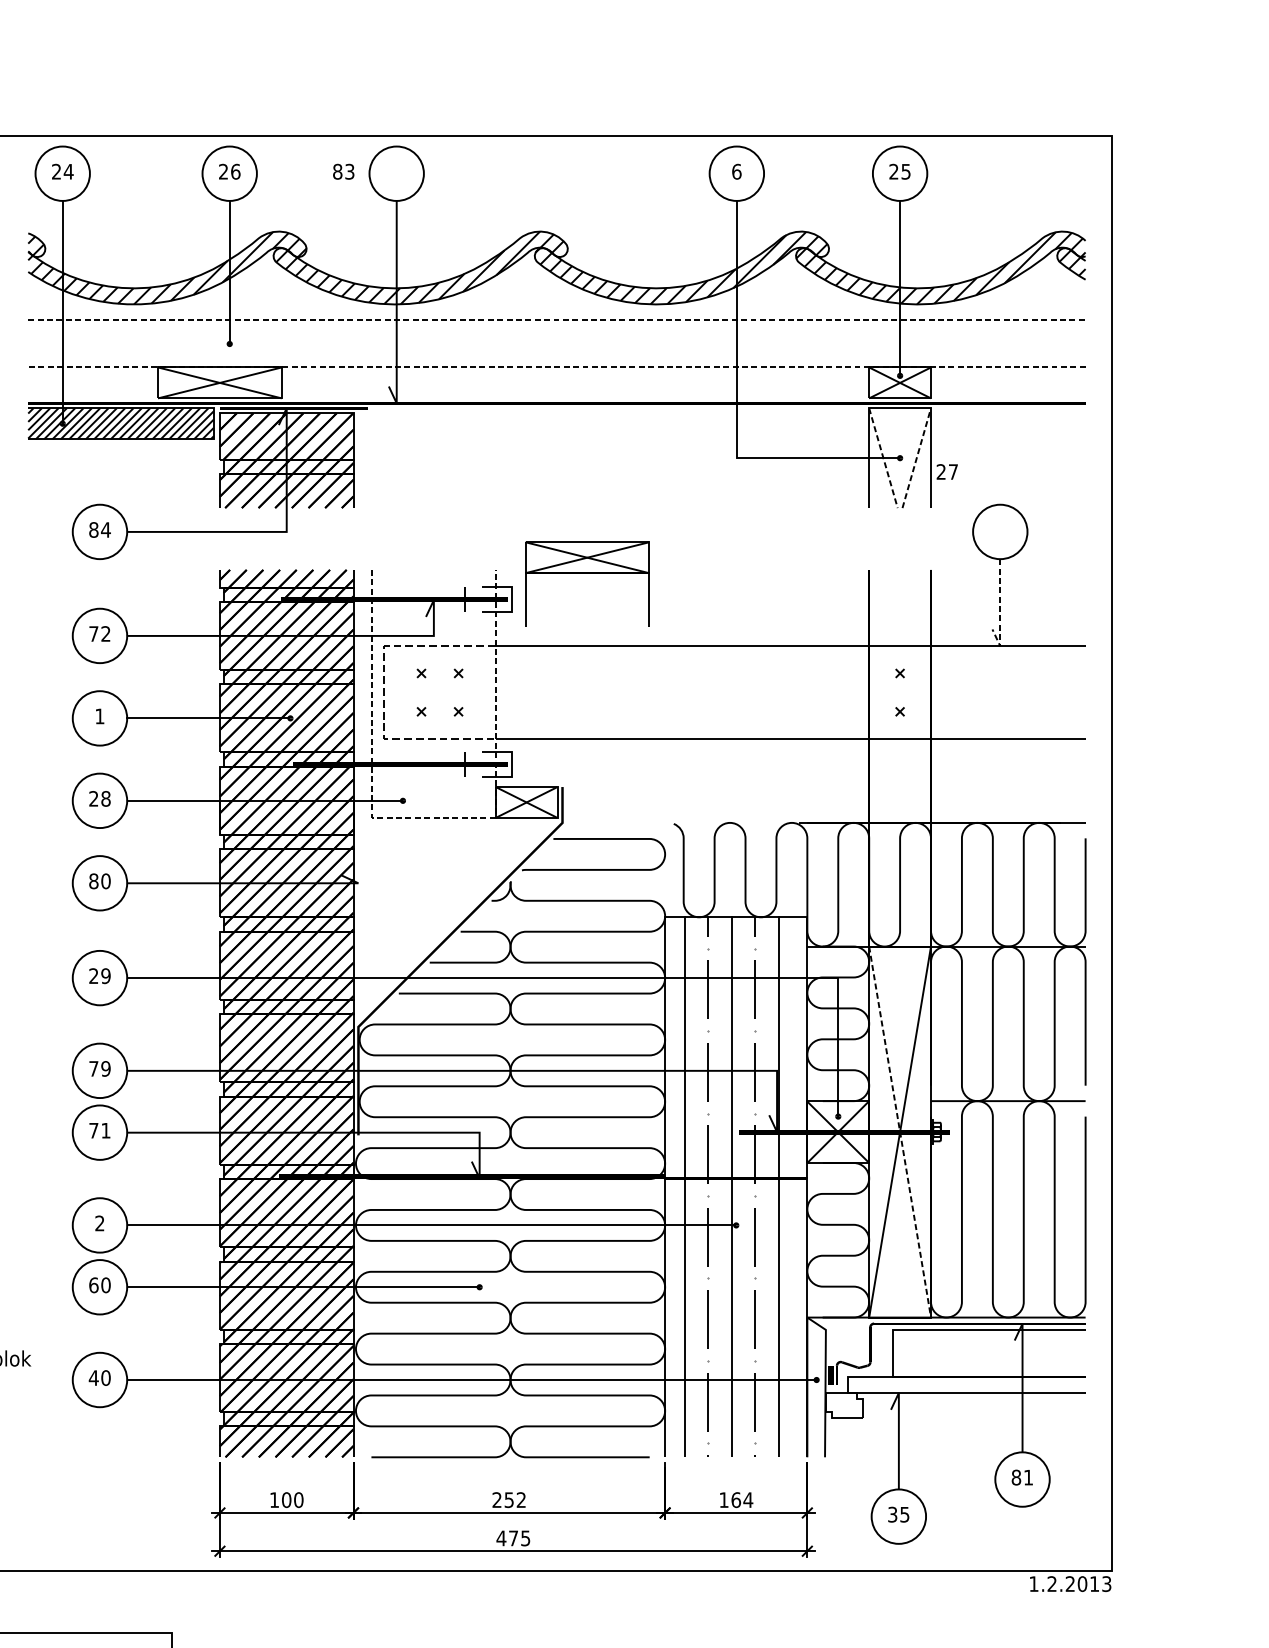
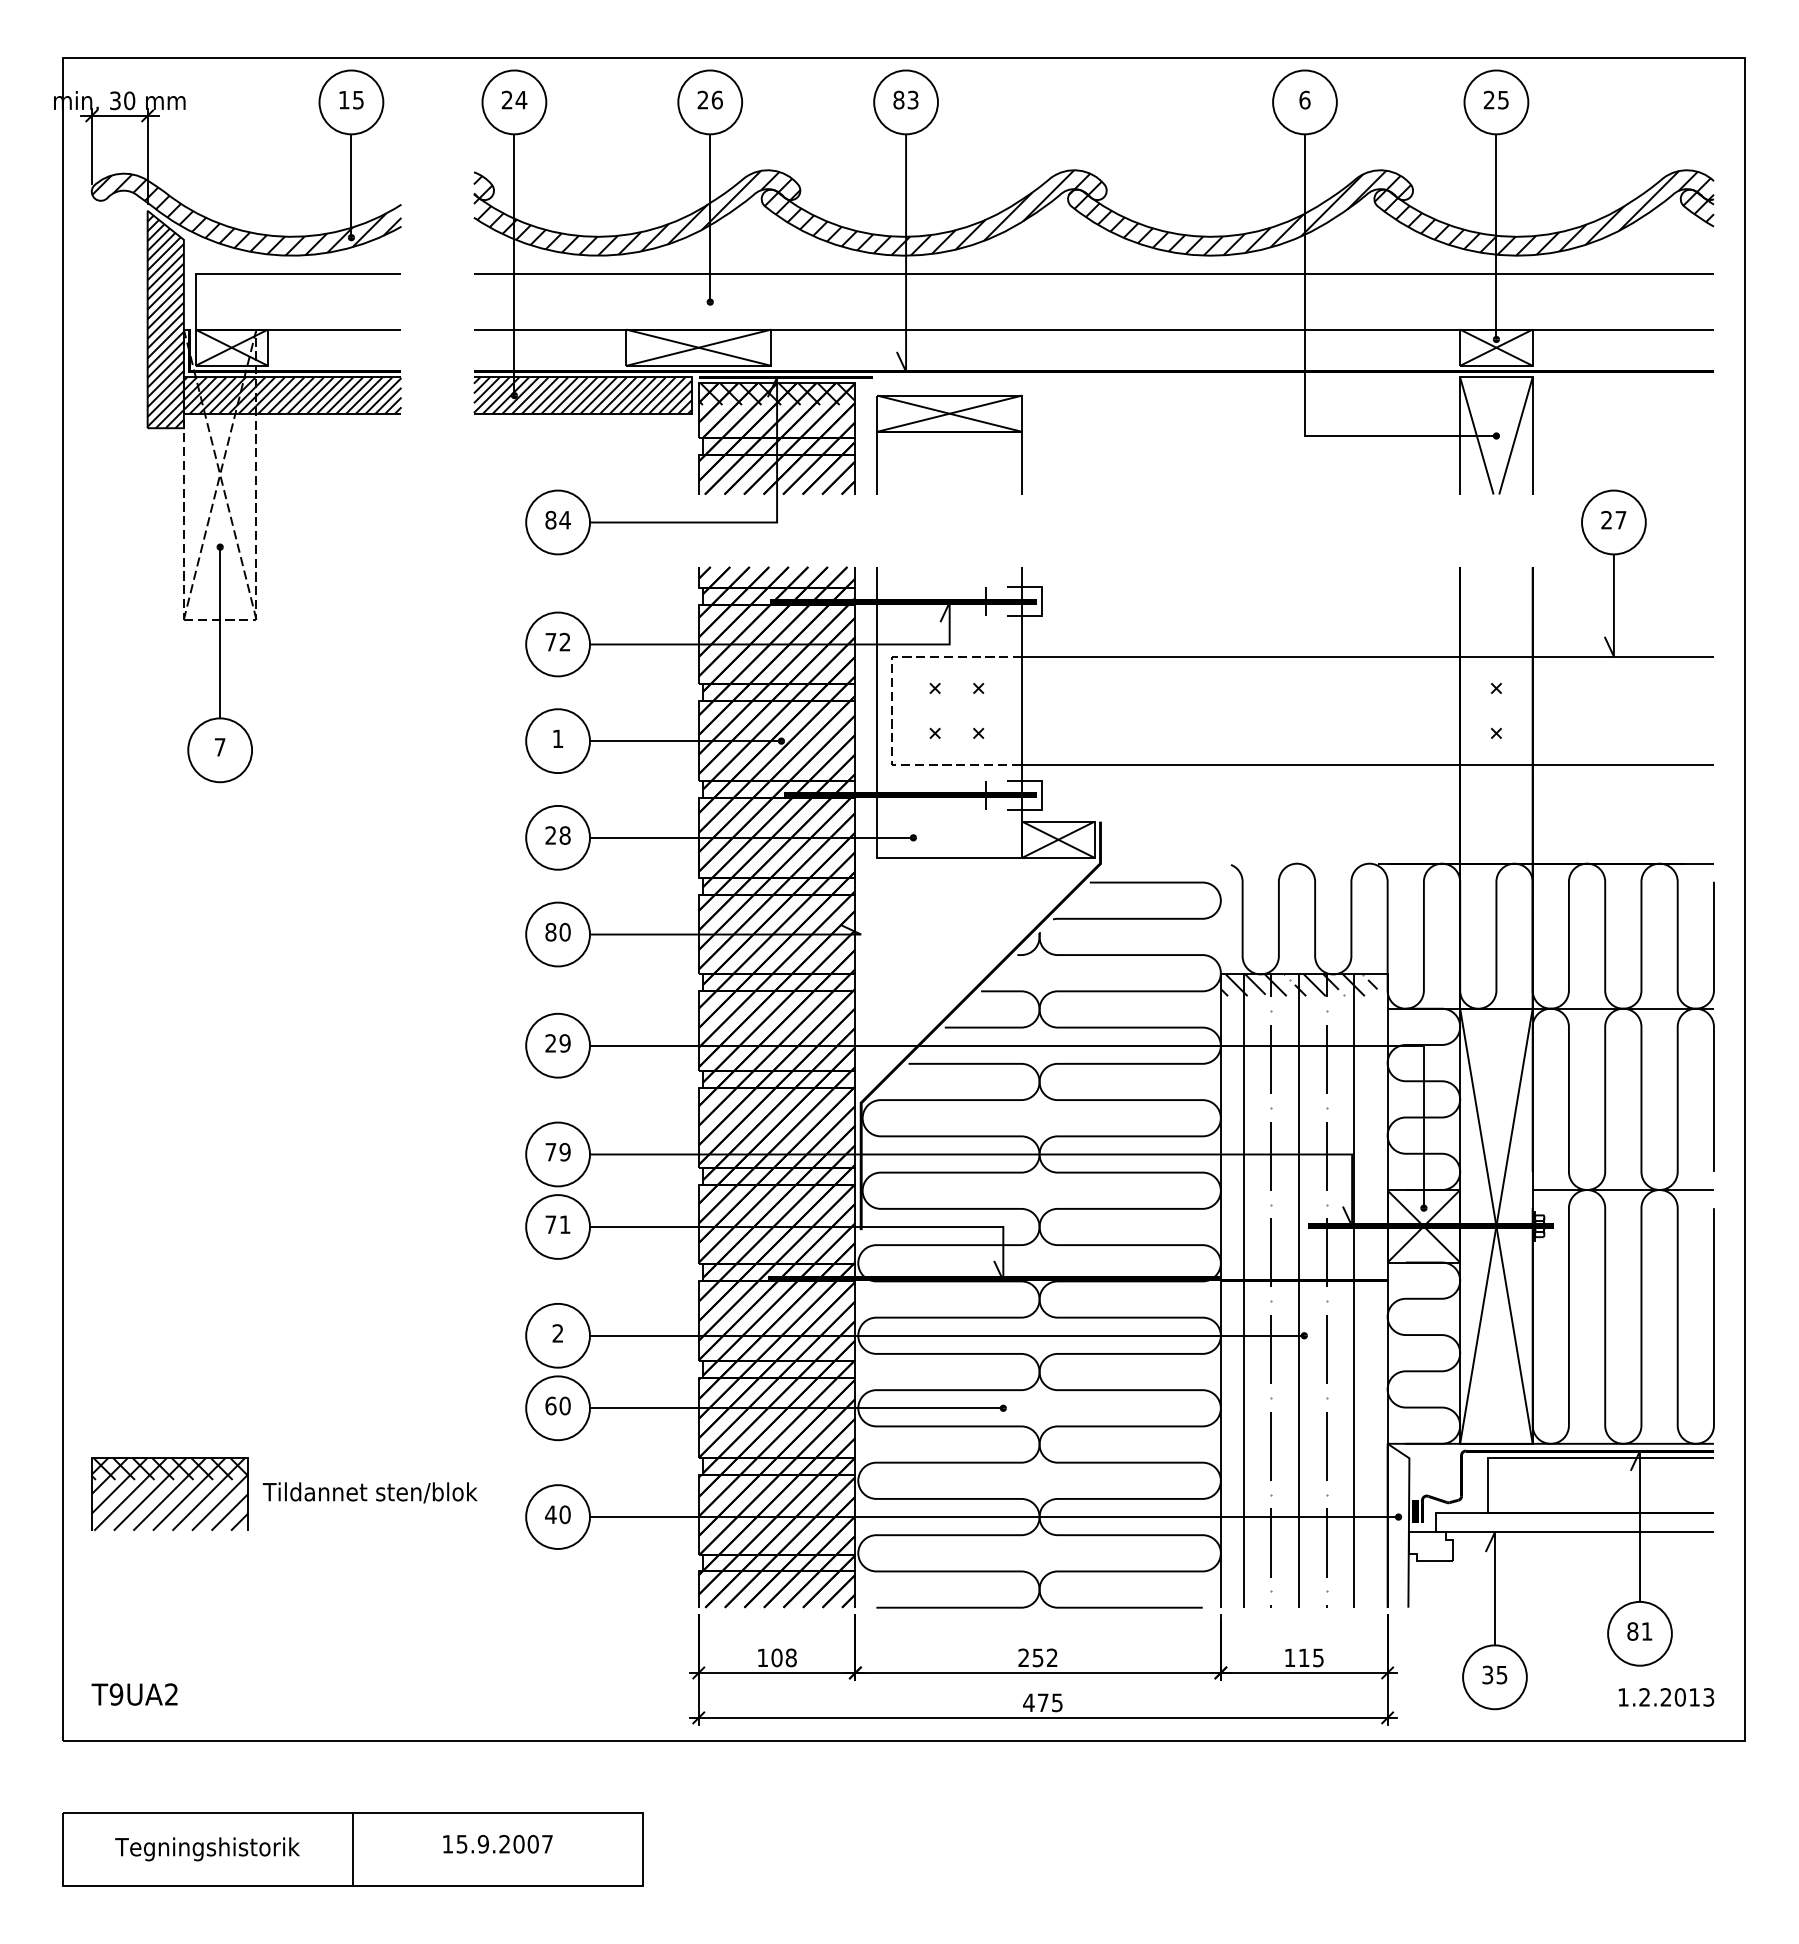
text: (343, 171) -> (905, 99), moved
line: (556, 320) -> (1093, 274), dashed -> solid
line: (556, 367) -> (1093, 329), dashed -> solid
hatch: (286, 422) -> (776, 394), added
line: (883, 458) -> (1476, 436), dashed -> solid
line: (916, 458) -> (1515, 436), dashed -> solid
text: (947, 471) -> (1613, 519), moved
part: (587, 573) -> (949, 432), moved
line: (999, 612) -> (1613, 616), dashed -> solid
line: (433, 817) -> (949, 857), dashed -> solid
hatch: (732, 926) -> (1299, 985), added
line: (900, 1132) -> (1496, 1226), dashed -> solid
text: (298, 1499) -> (790, 1657), 100 -> 108
text: (742, 1499) -> (1311, 1657), 164 -> 115
text: (1070, 1584) -> (1666, 1697), moved

